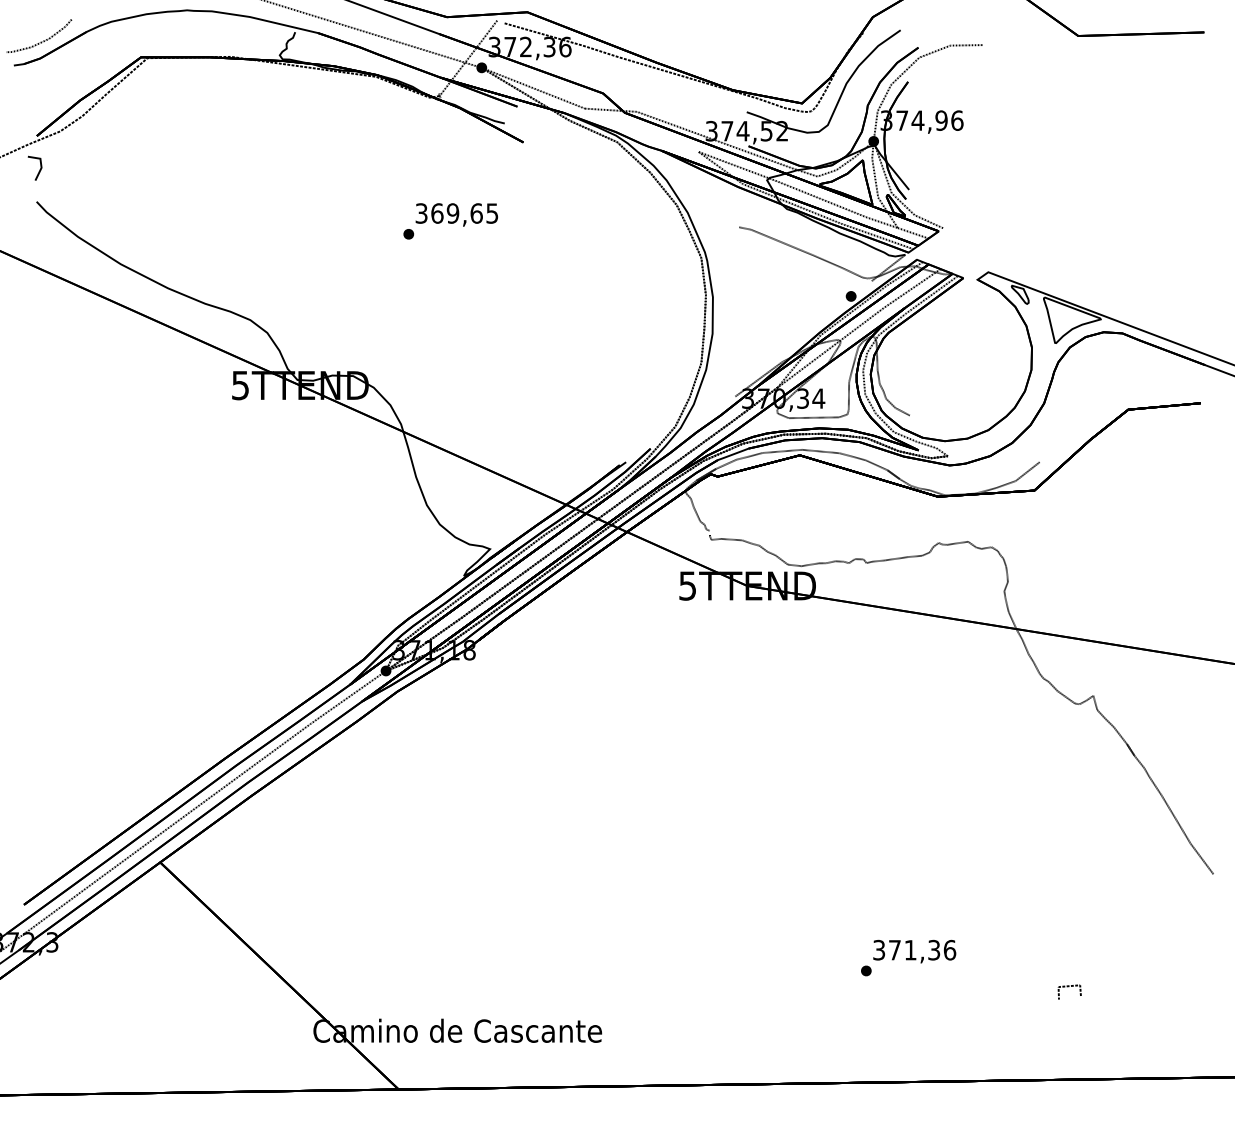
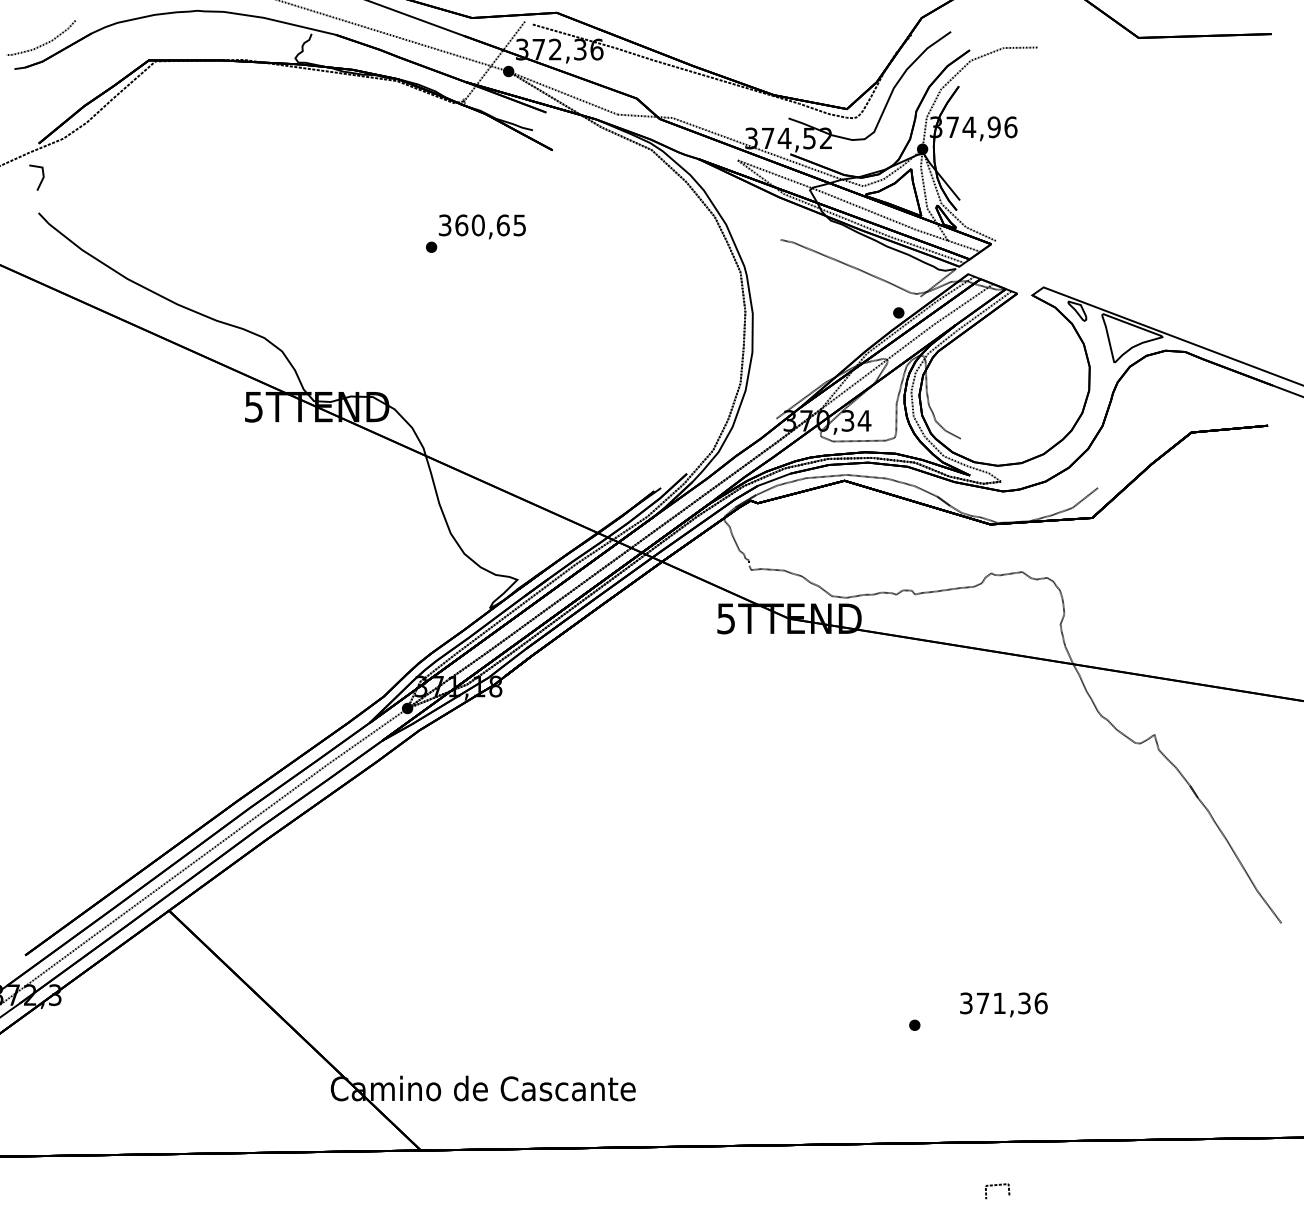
text: (452, 213) -> (477, 225), 369,65 -> 360,65
text: (914, 951) -> (1003, 1004), moved
line: (1068, 987) -> (996, 1186), moved

